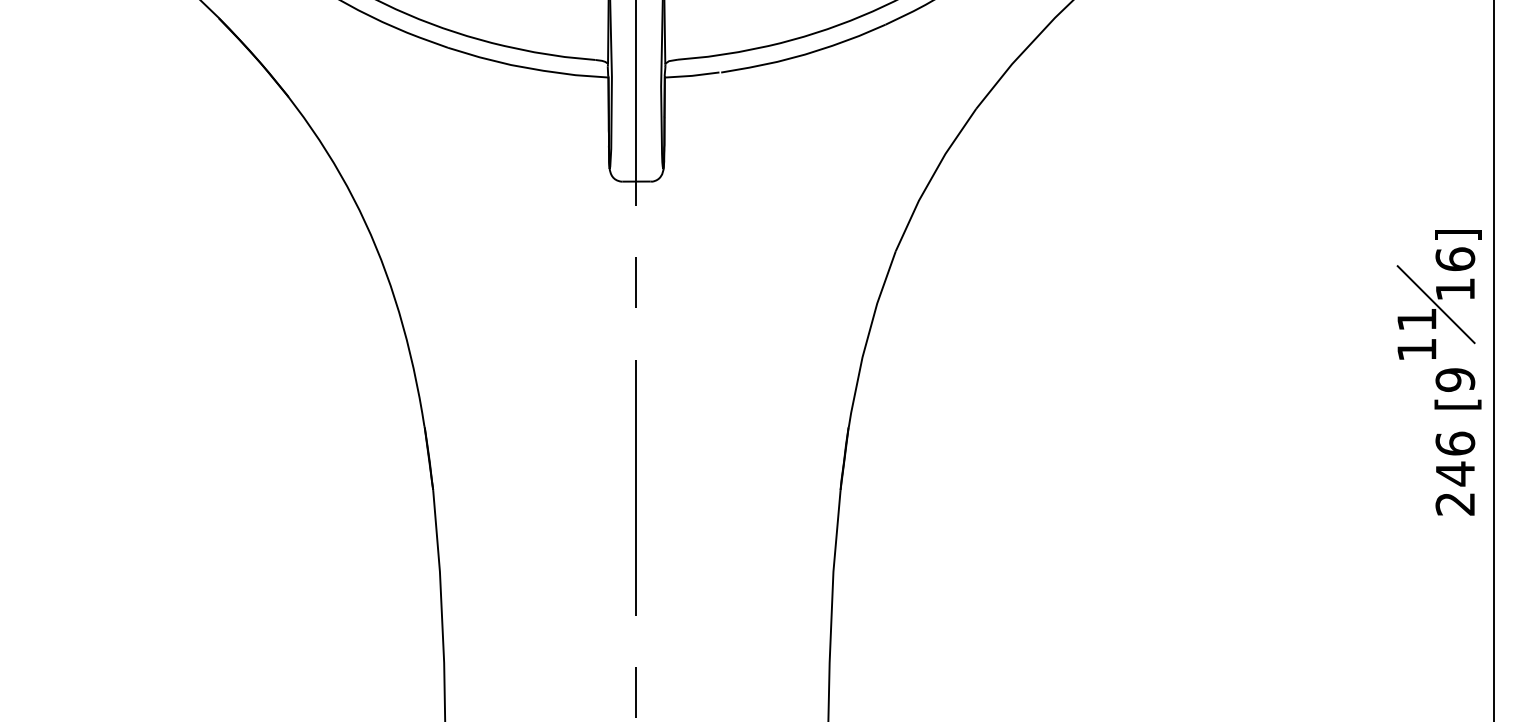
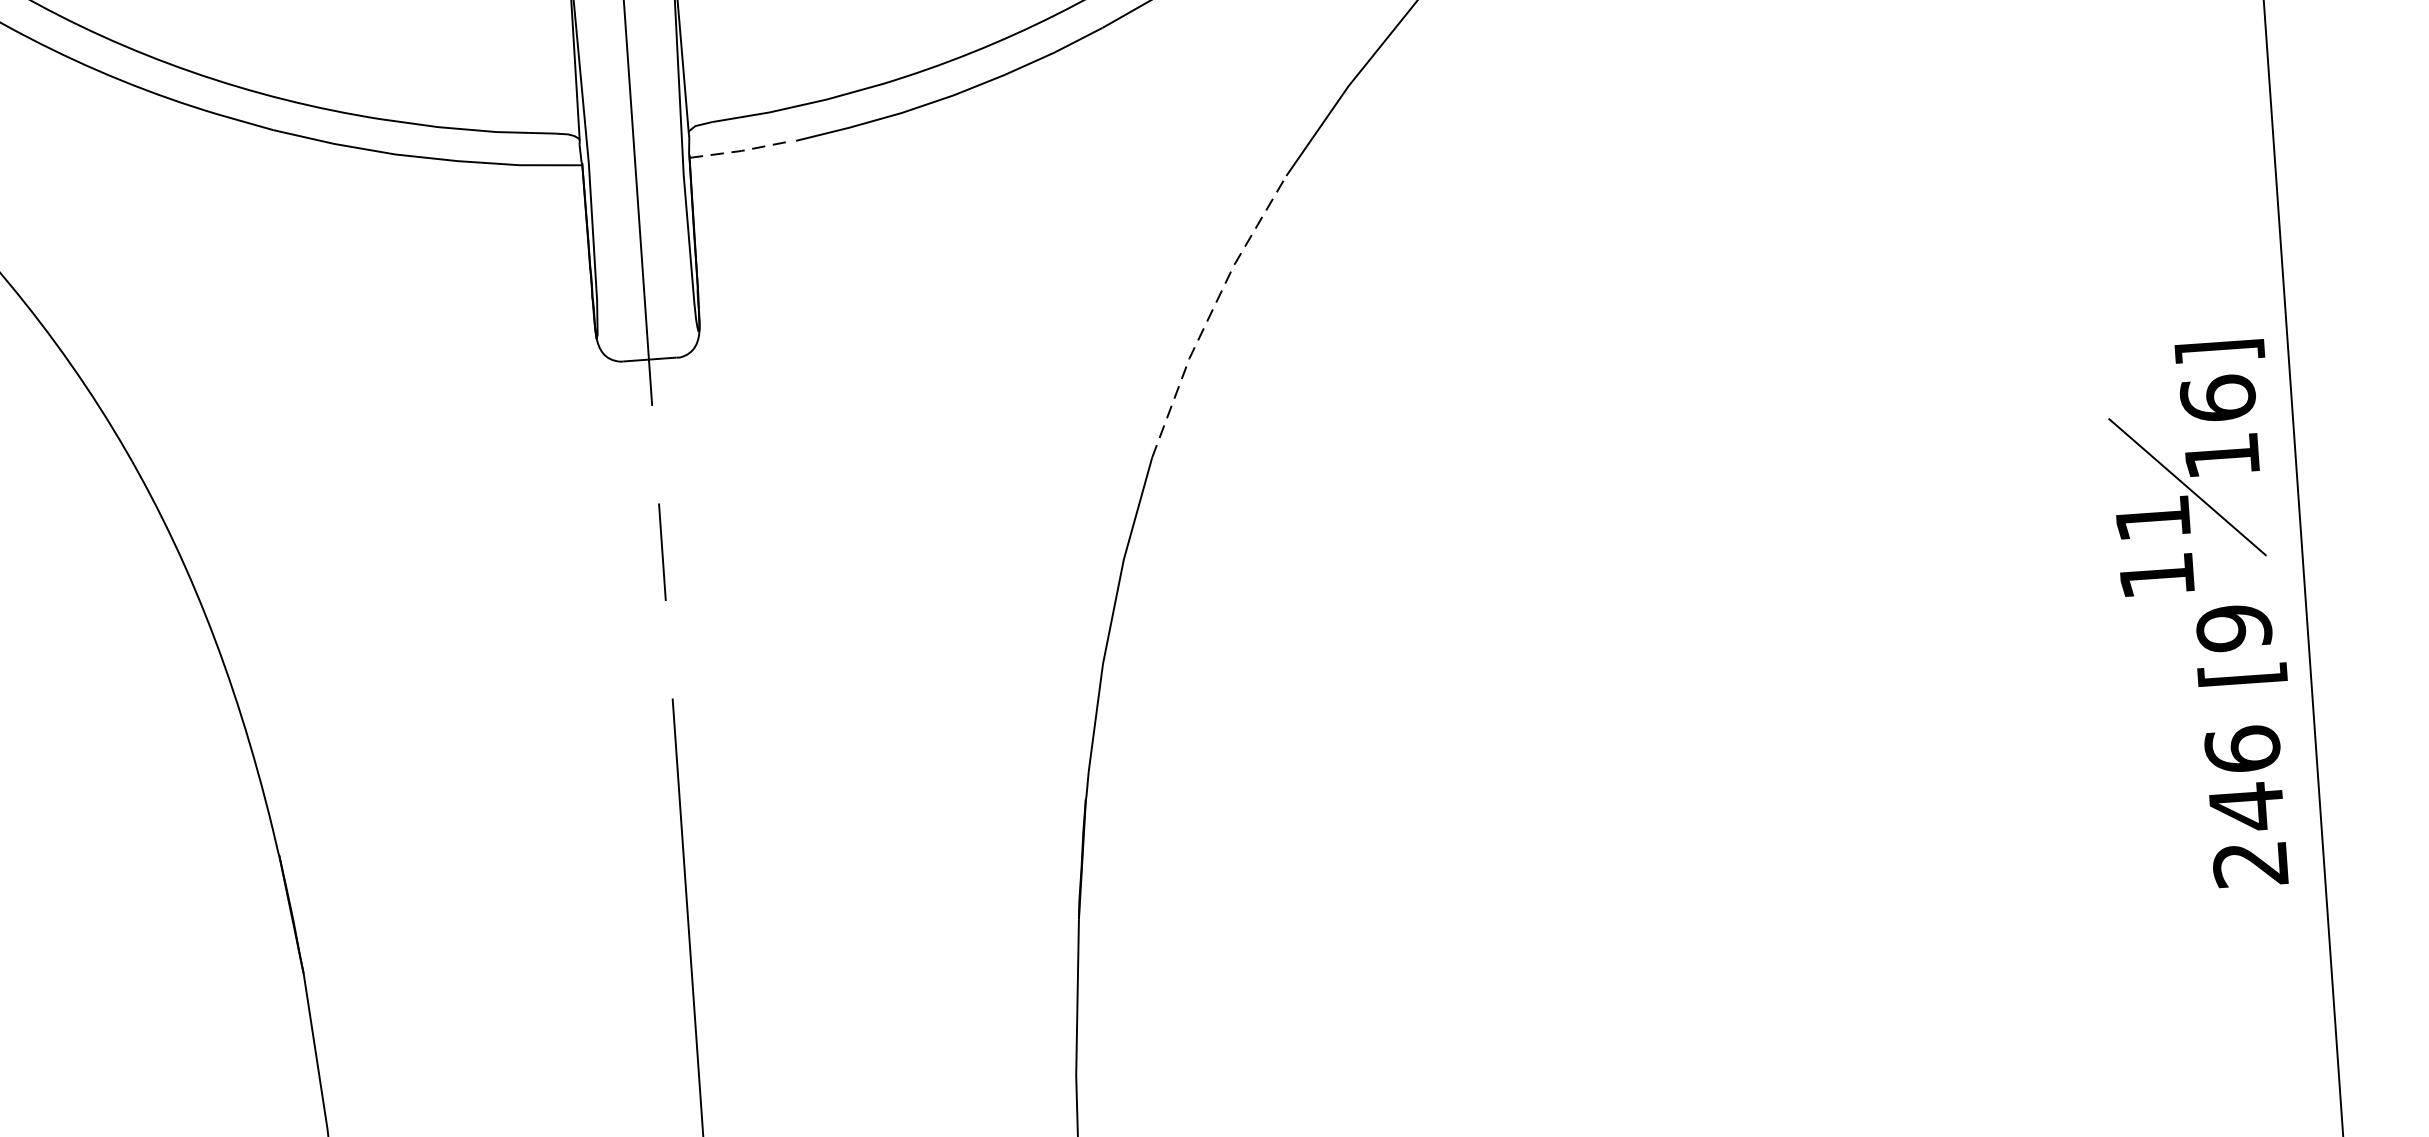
line: (692, 75) -> (741, 150), solid -> dashed
line: (932, 177) -> (1212, 312), solid -> dashed

